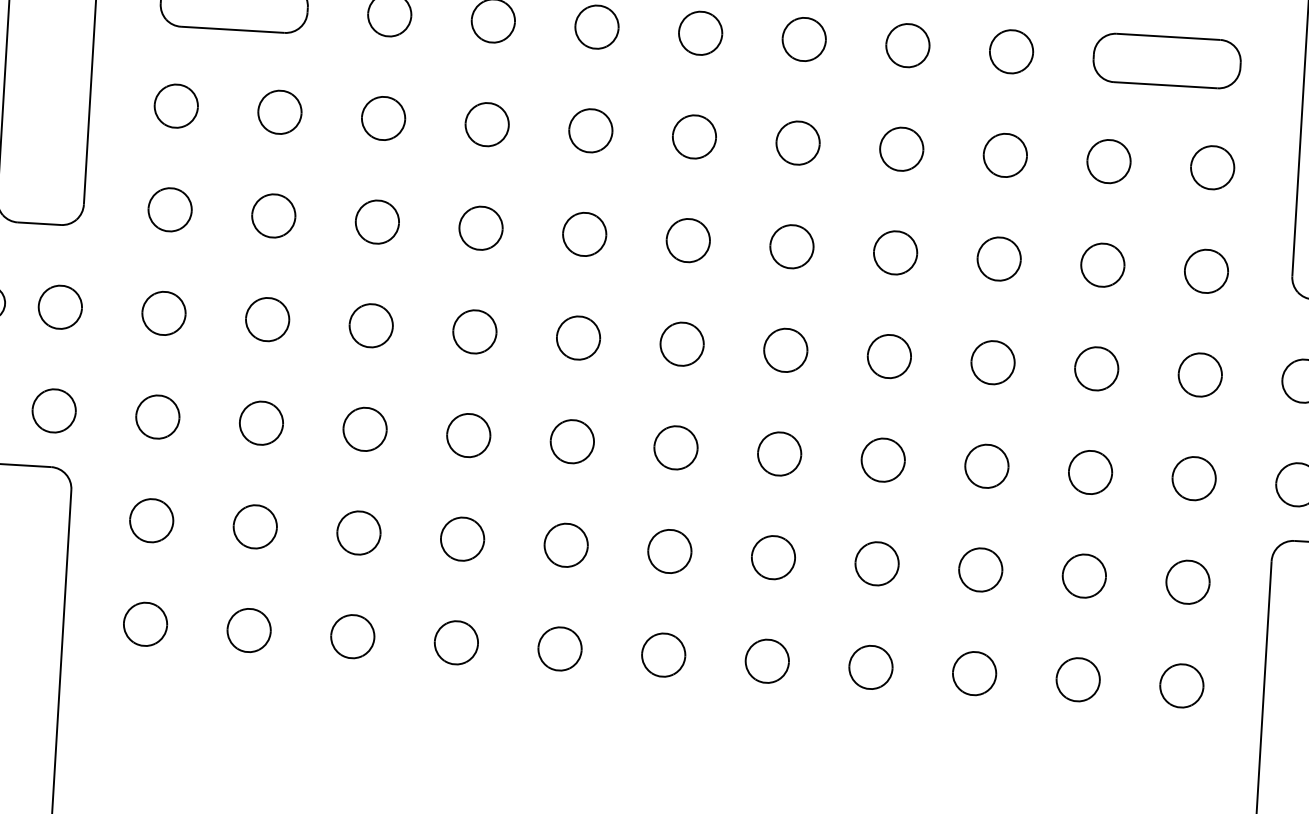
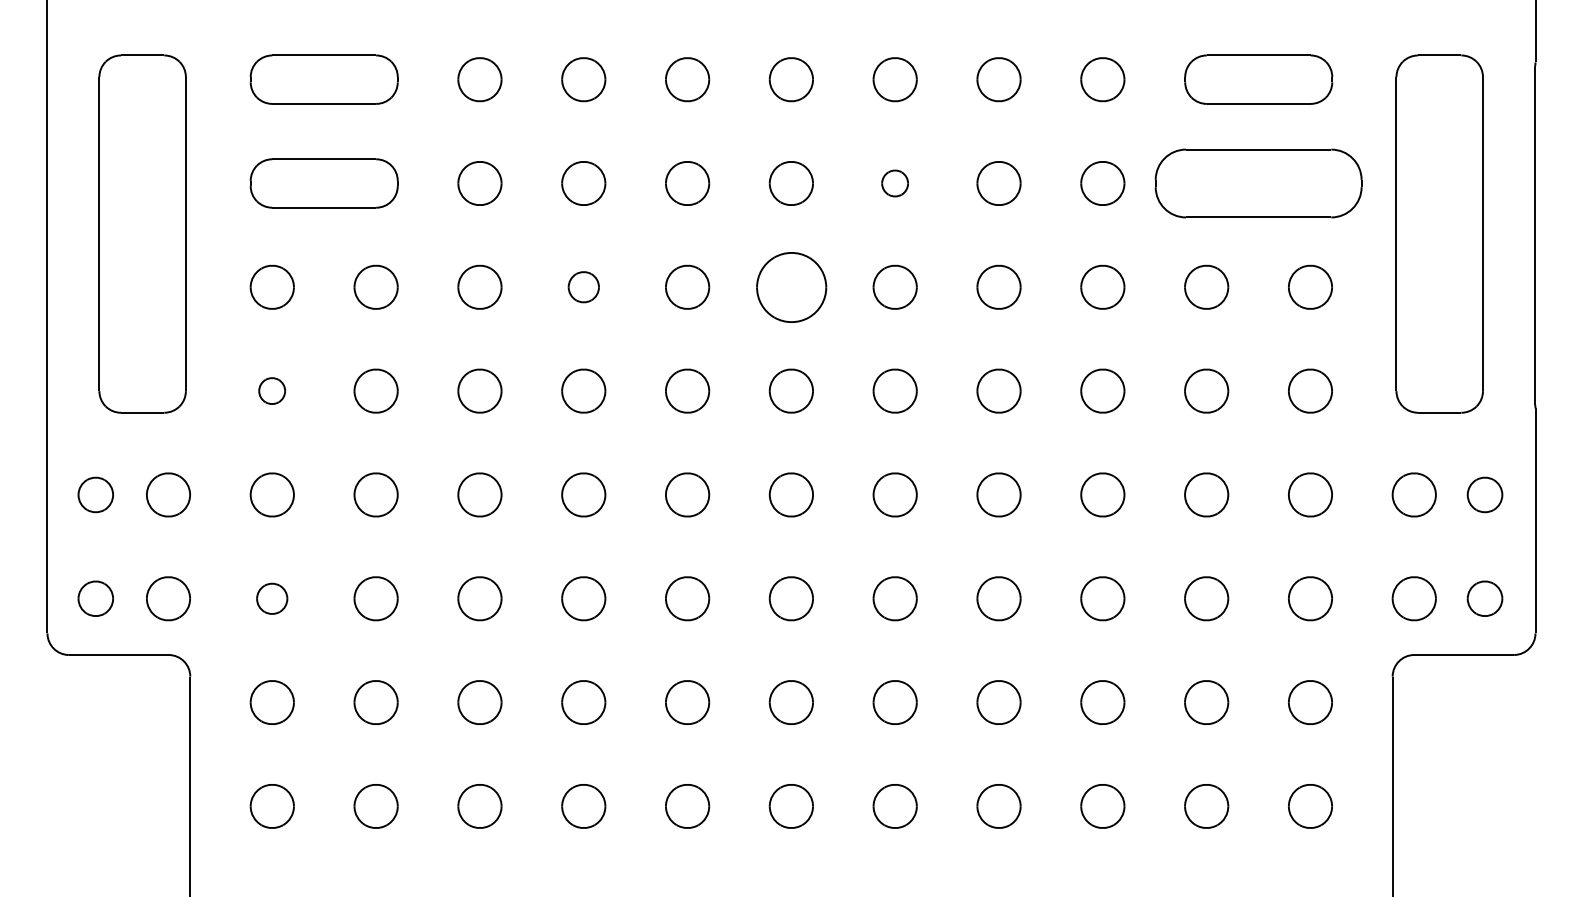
part: (803, 39) -> (894, 183), size x0.6
part: (1166, 61) -> (1258, 183), size x1.4
part: (486, 123) -> (583, 286), size x0.7
part: (693, 136) -> (790, 286), size x1.6
part: (169, 209) -> (271, 390), size x0.6
part: (157, 416) -> (271, 598), size x0.7

